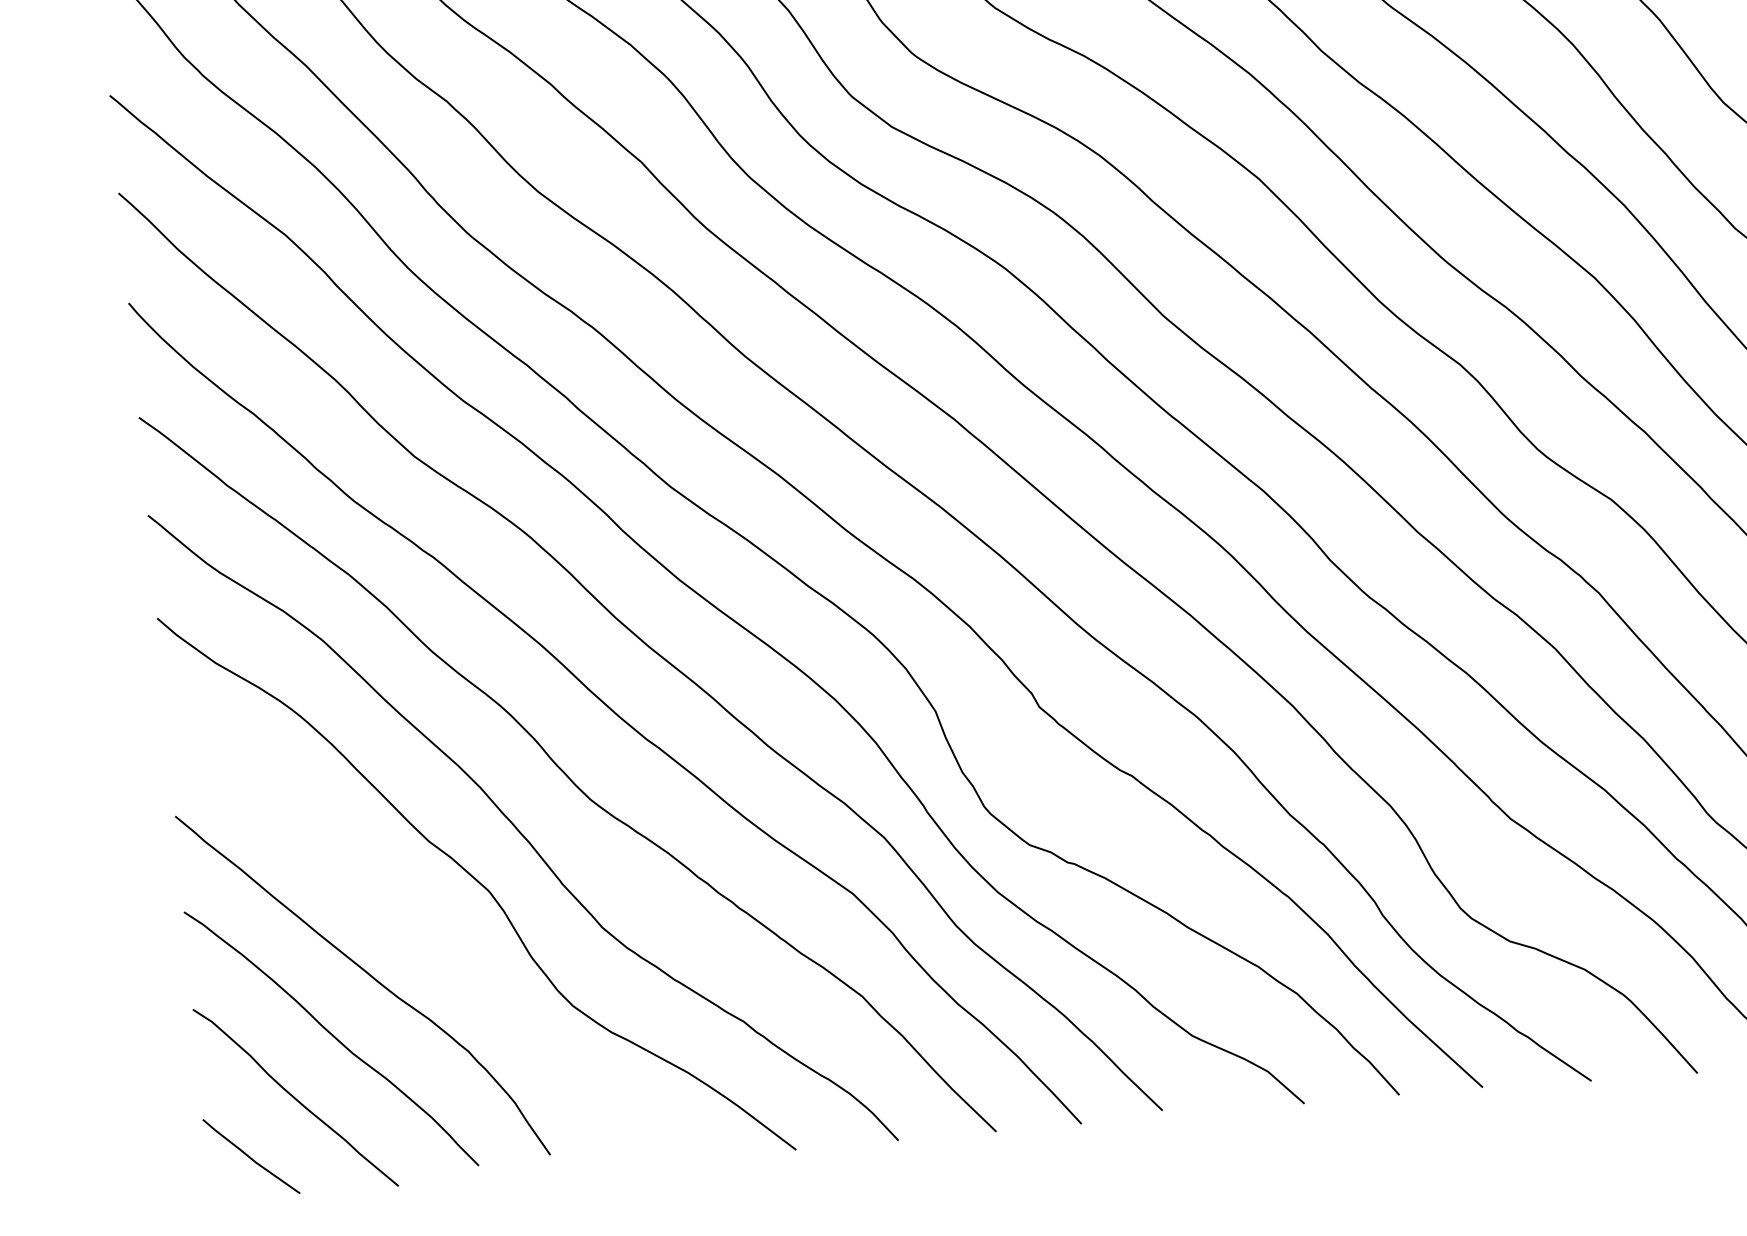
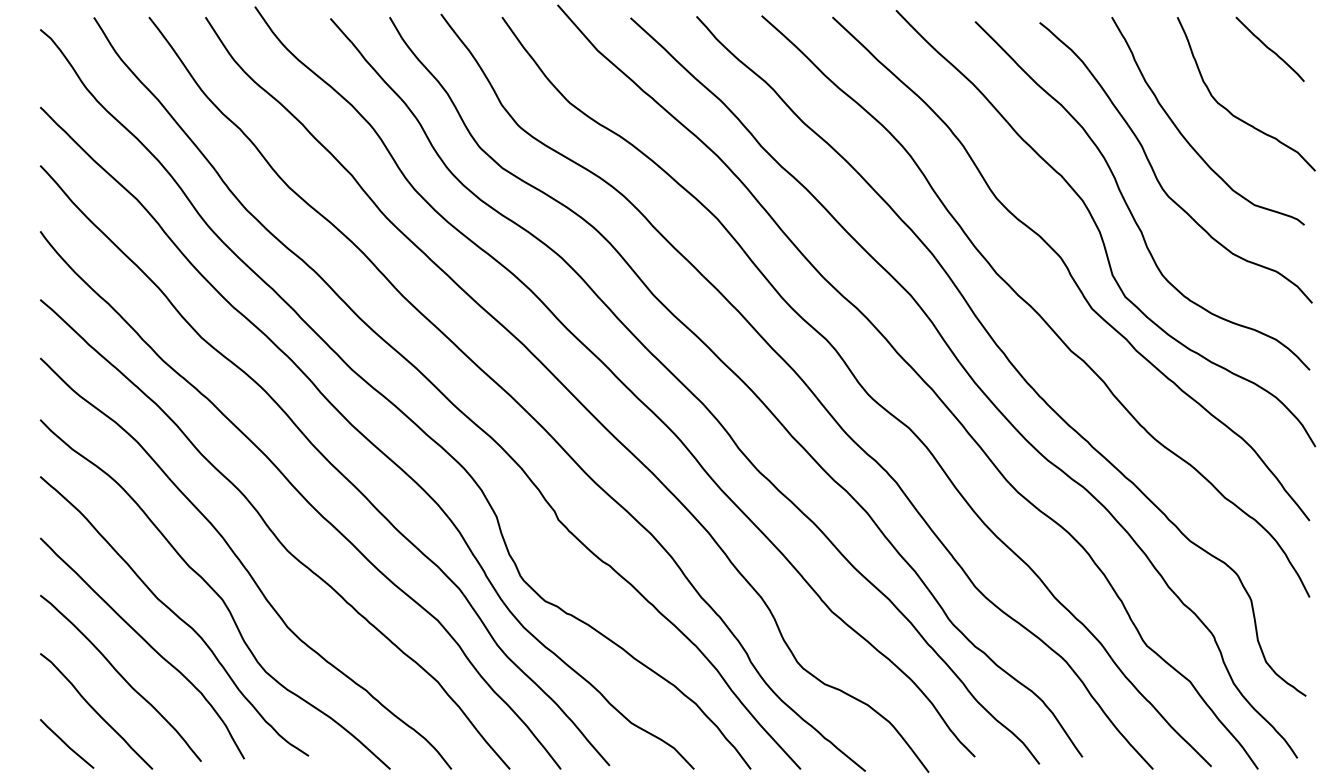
curve: (413, 925) -> (175, 615), added

